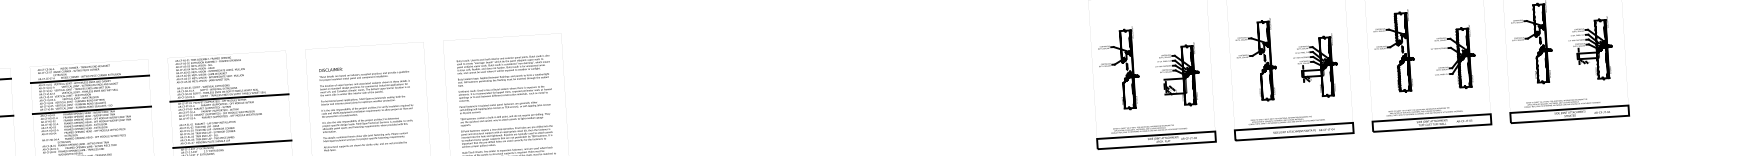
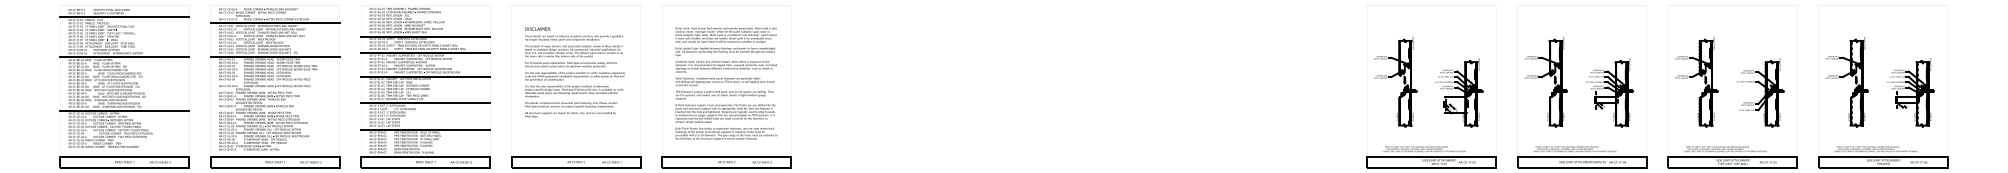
line: (228, 83) -> (425, 36), added
line: (230, 120) -> (425, 77), added

